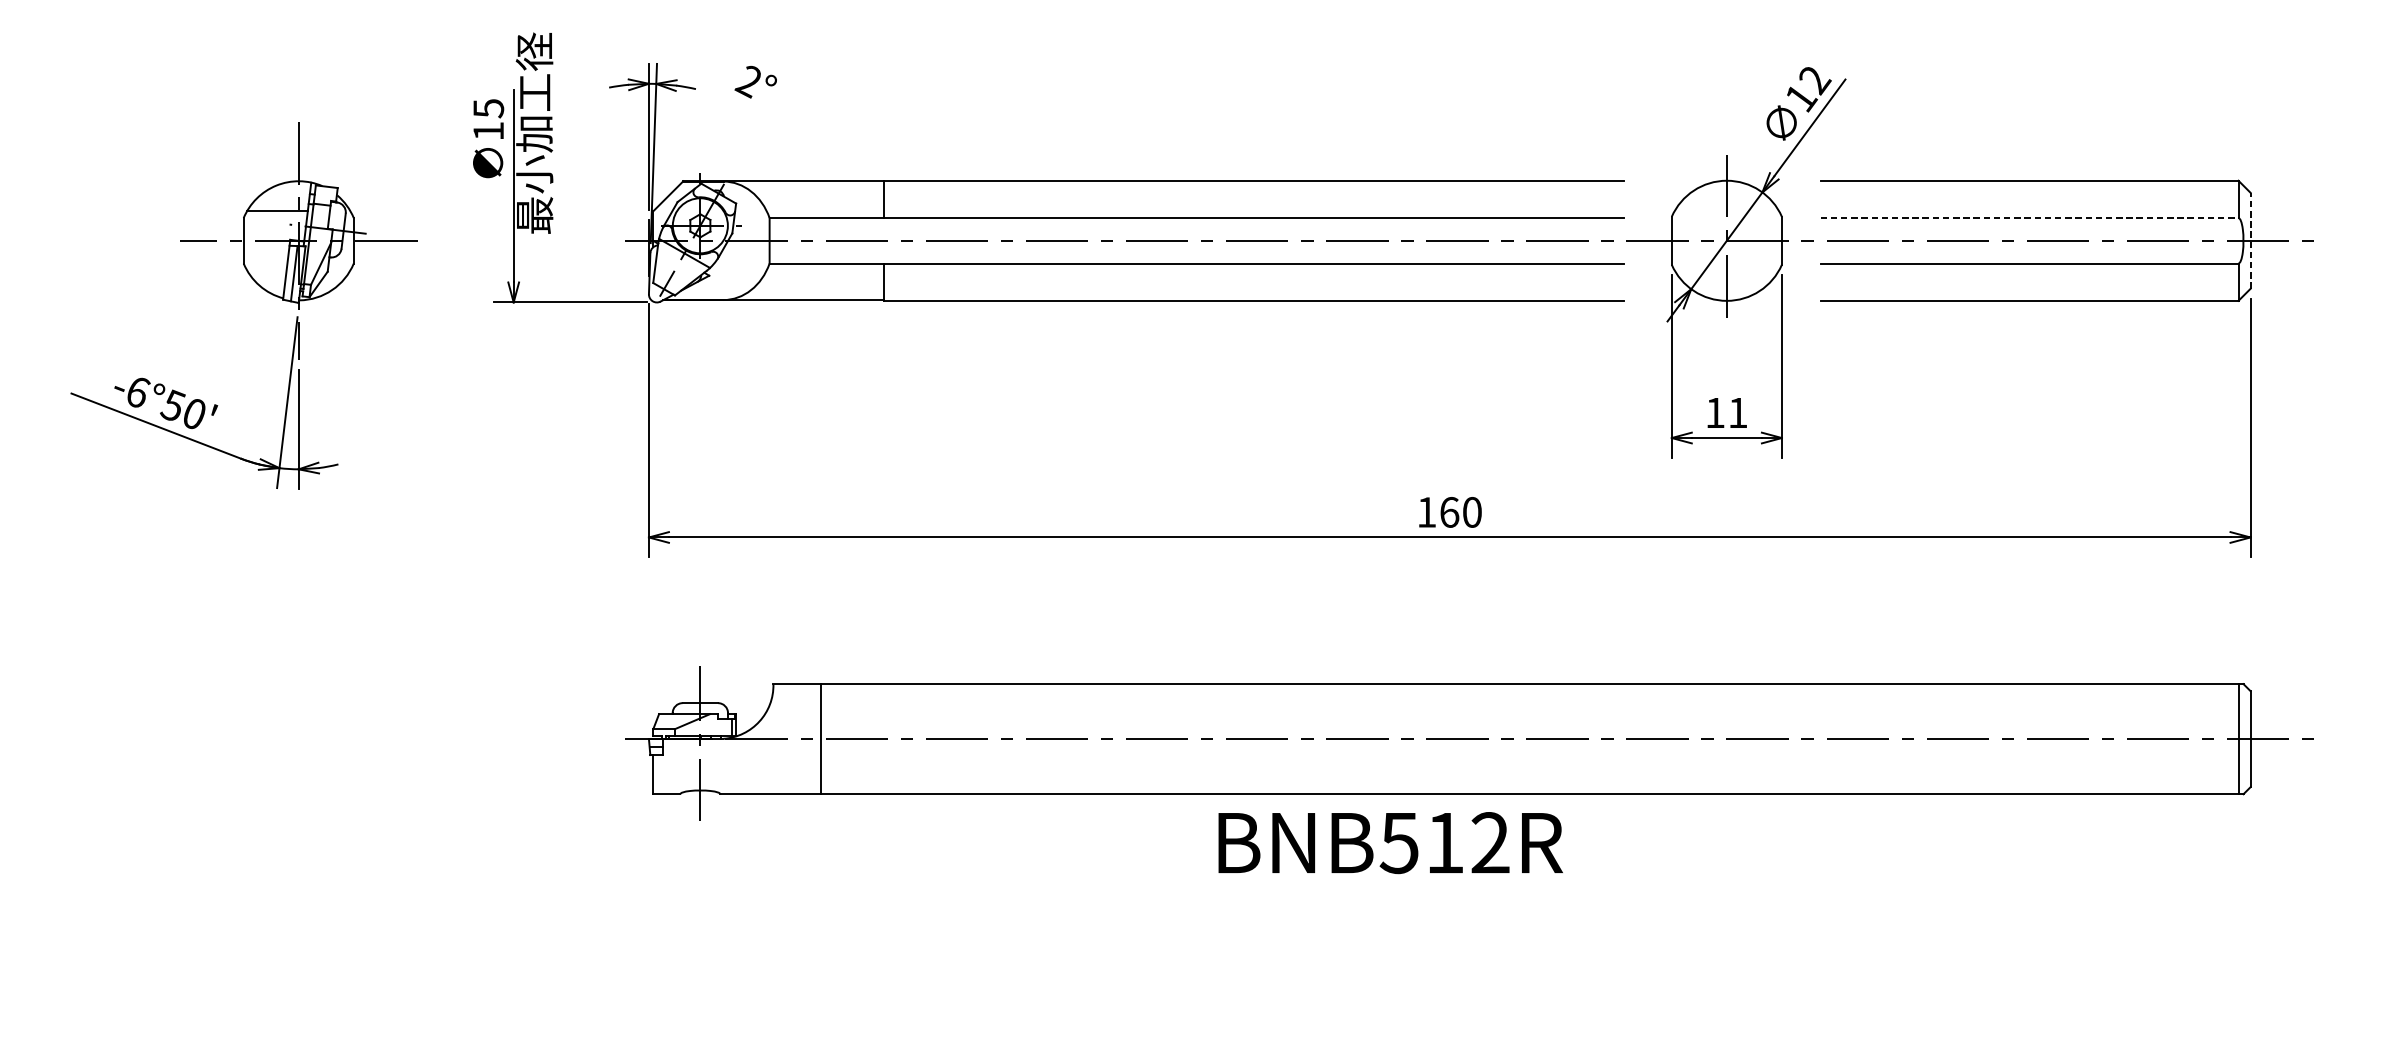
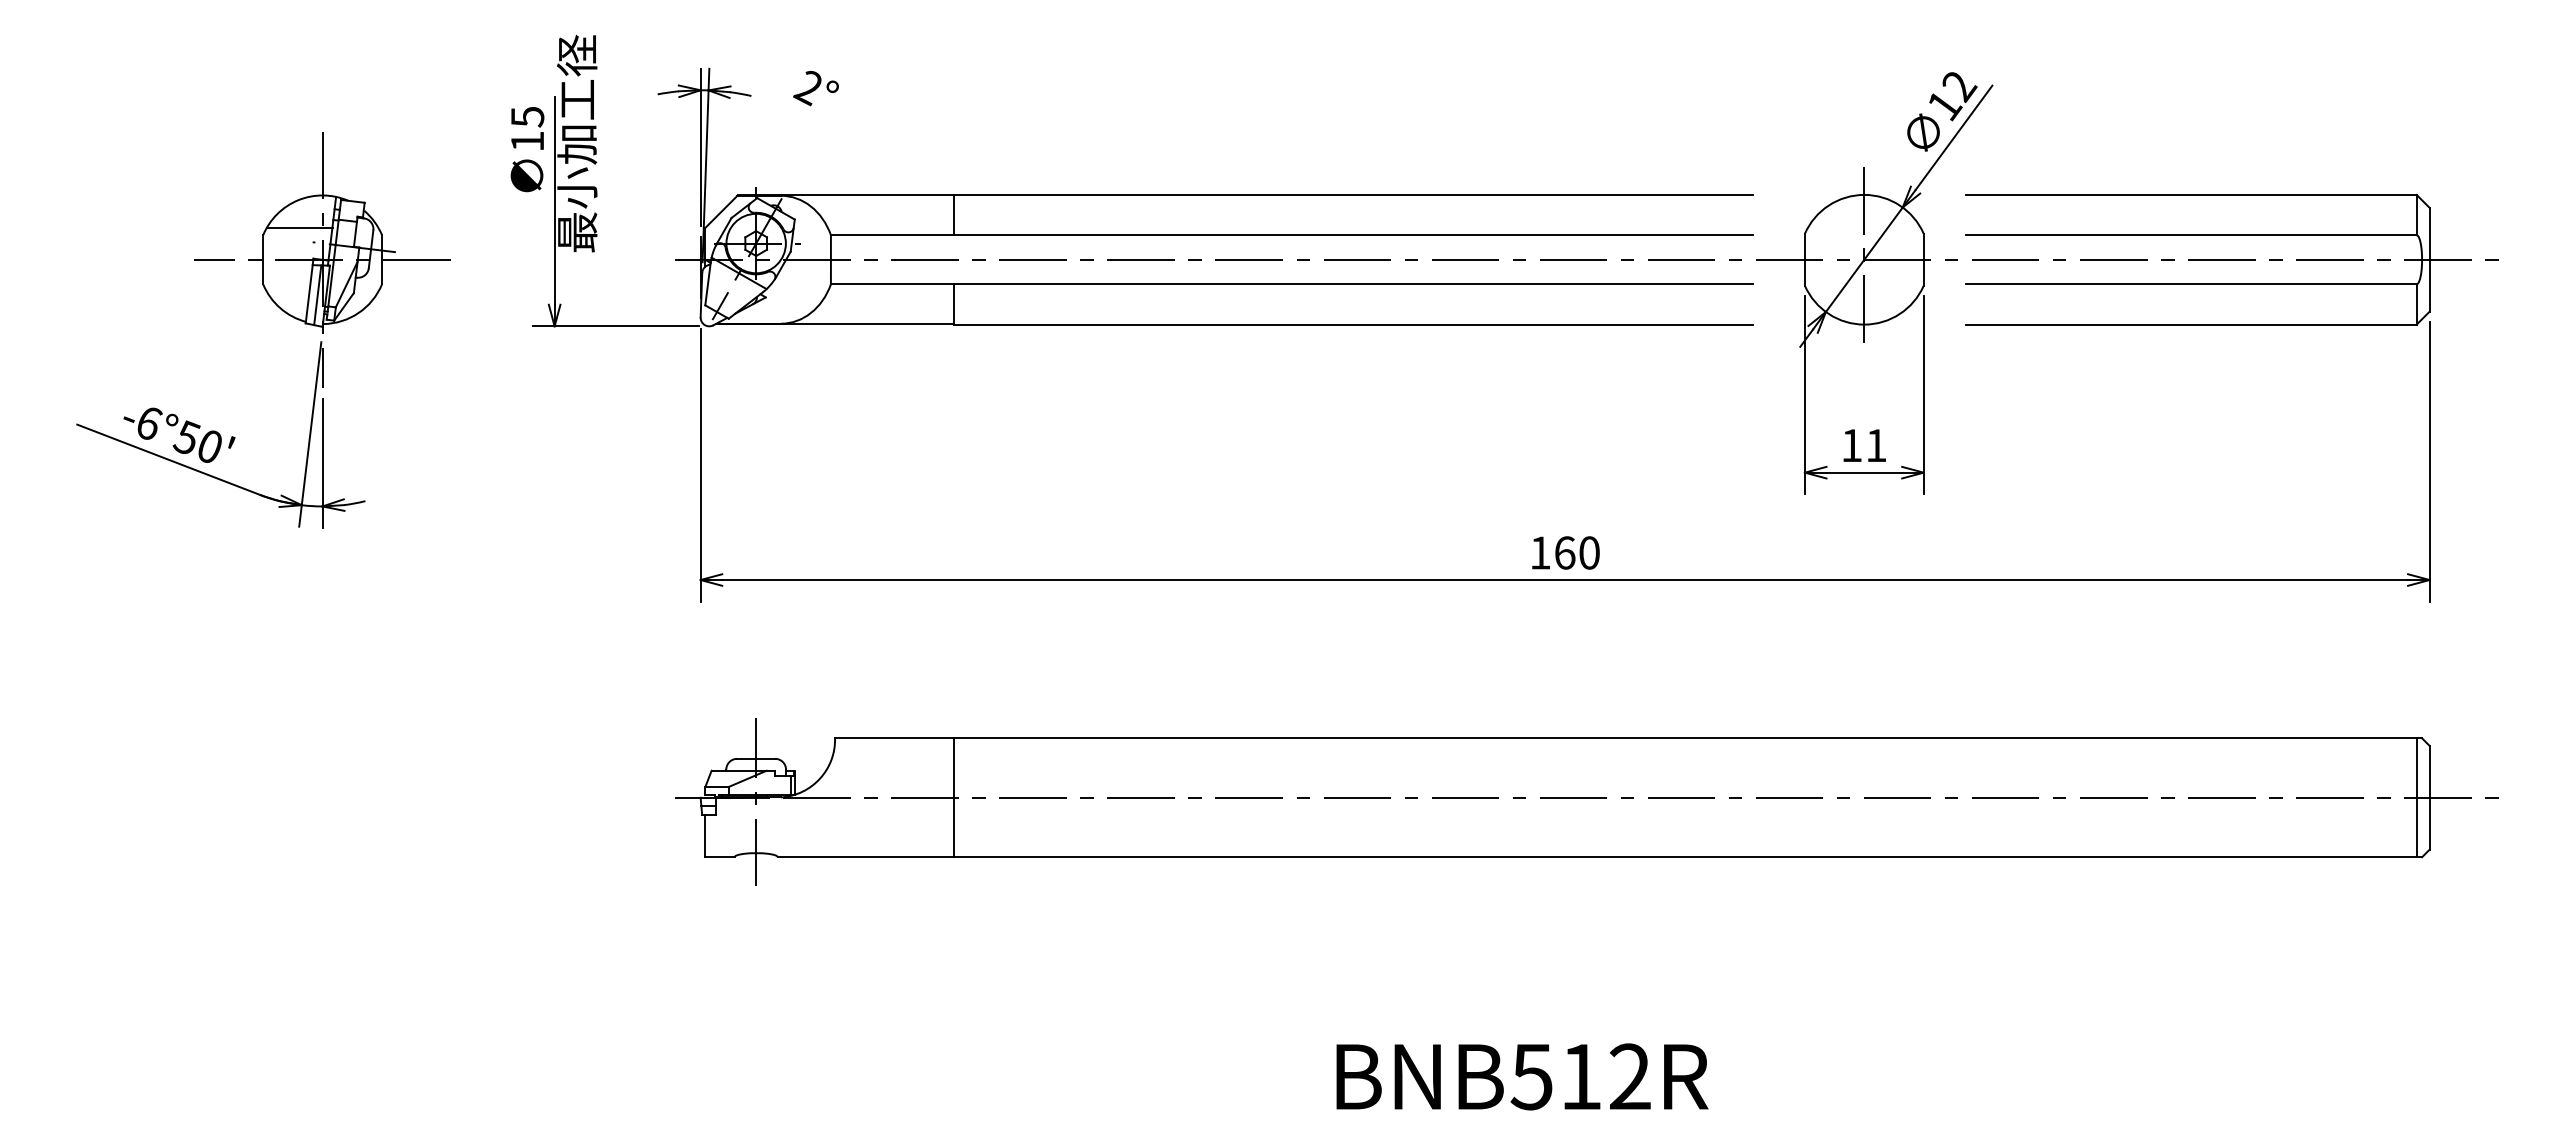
line: (2029, 218) -> (2191, 235), dashed -> solid
line: (2250, 240) -> (2429, 259), dashed -> solid
line: (820, 738) -> (953, 797), moved
text: (1390, 842) -> (1522, 1076), moved

